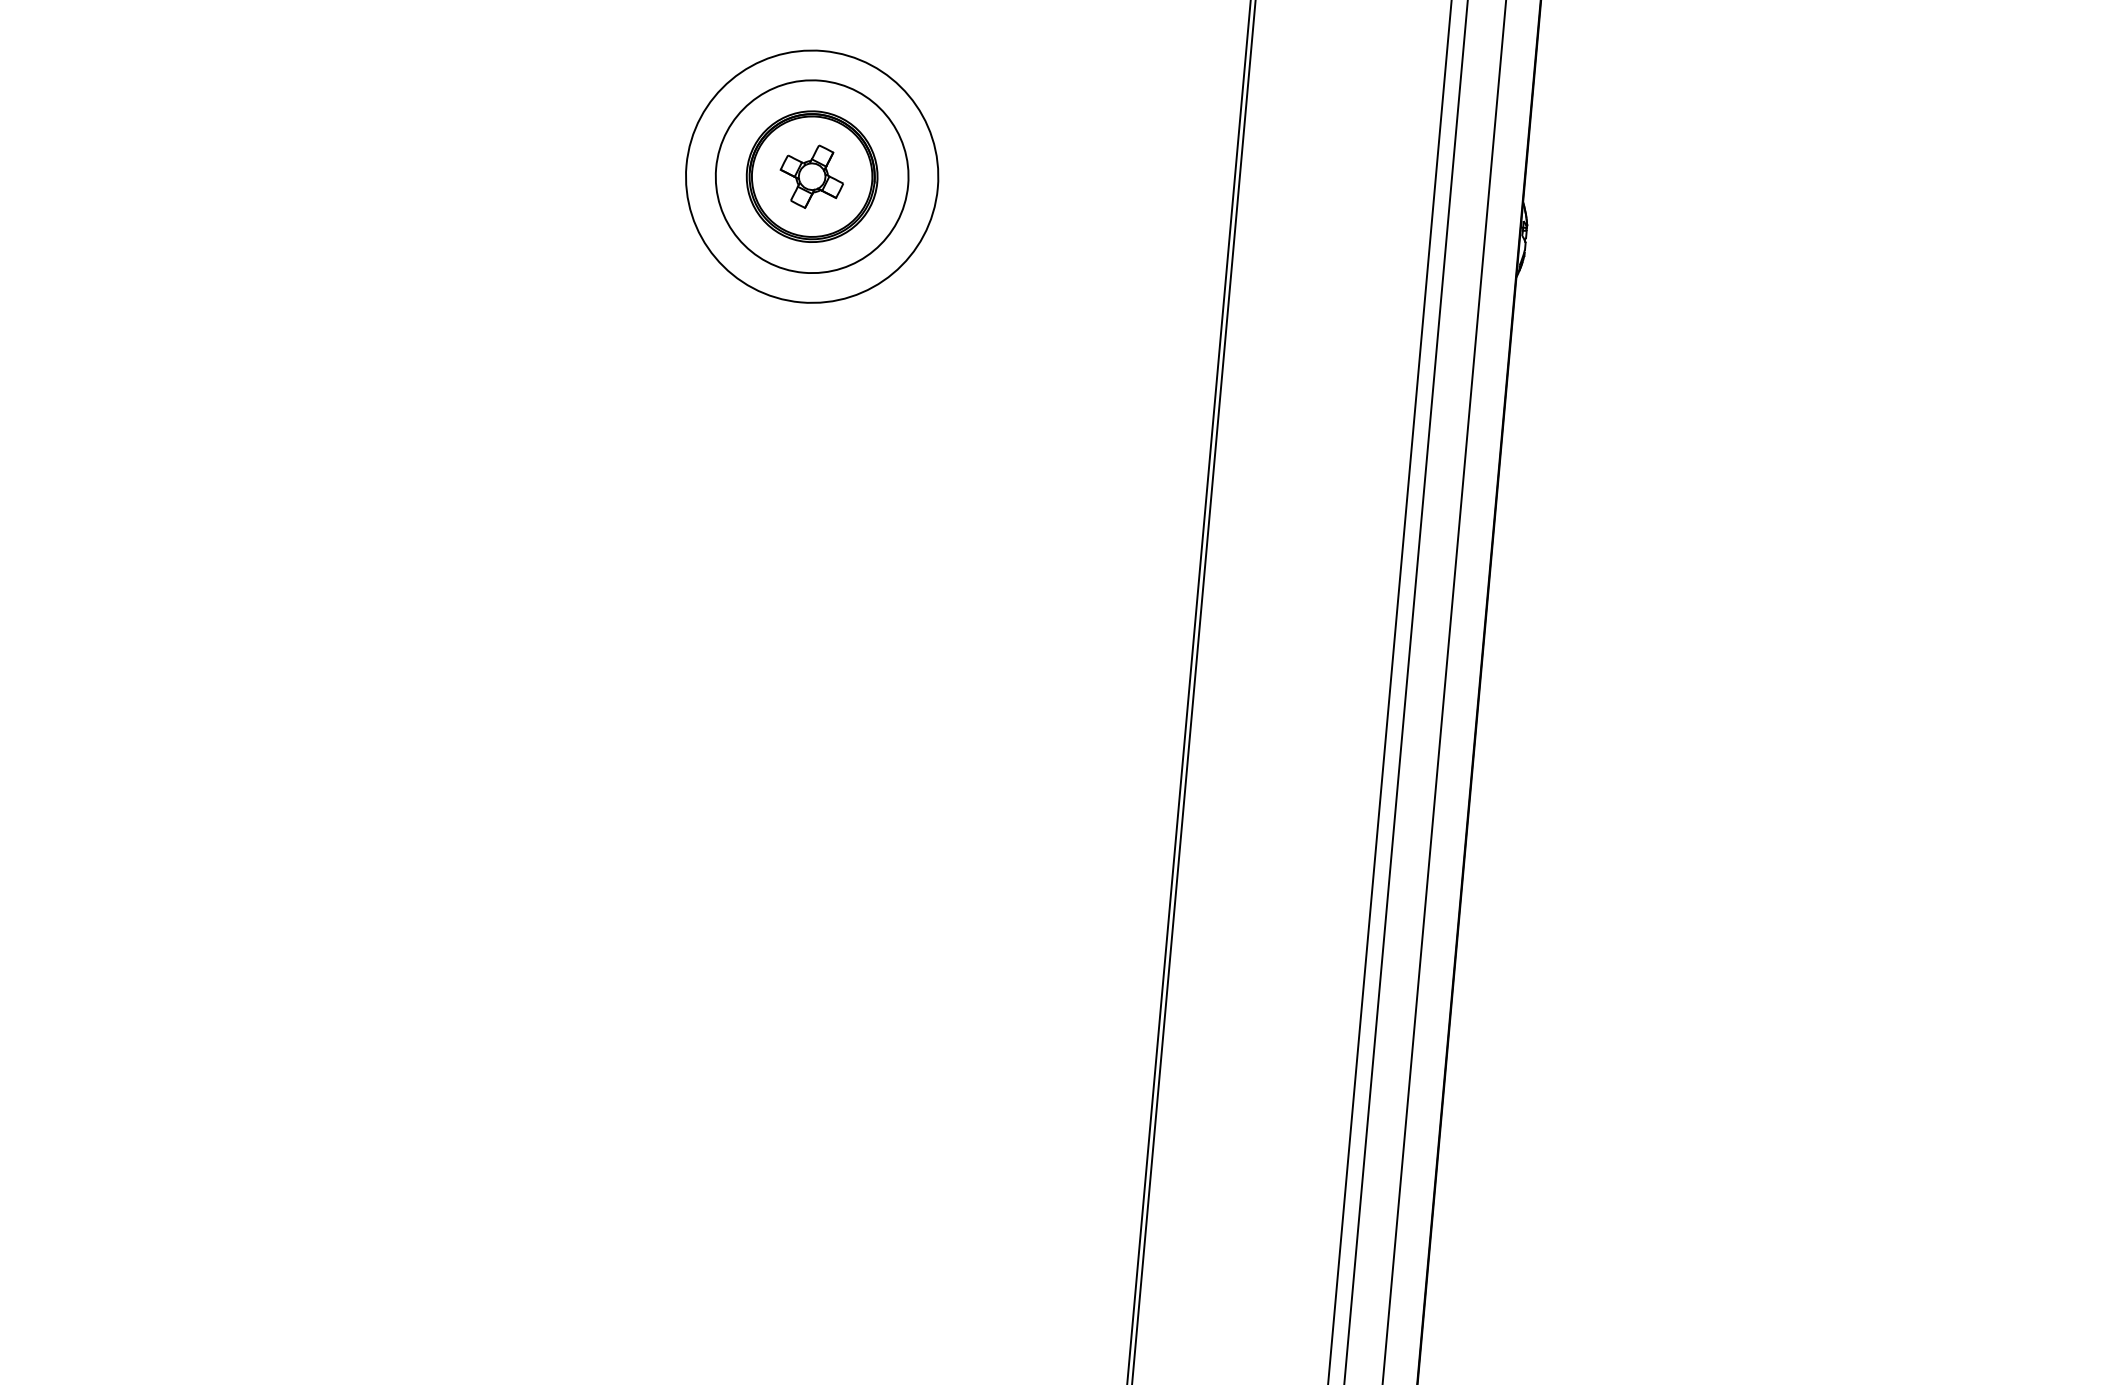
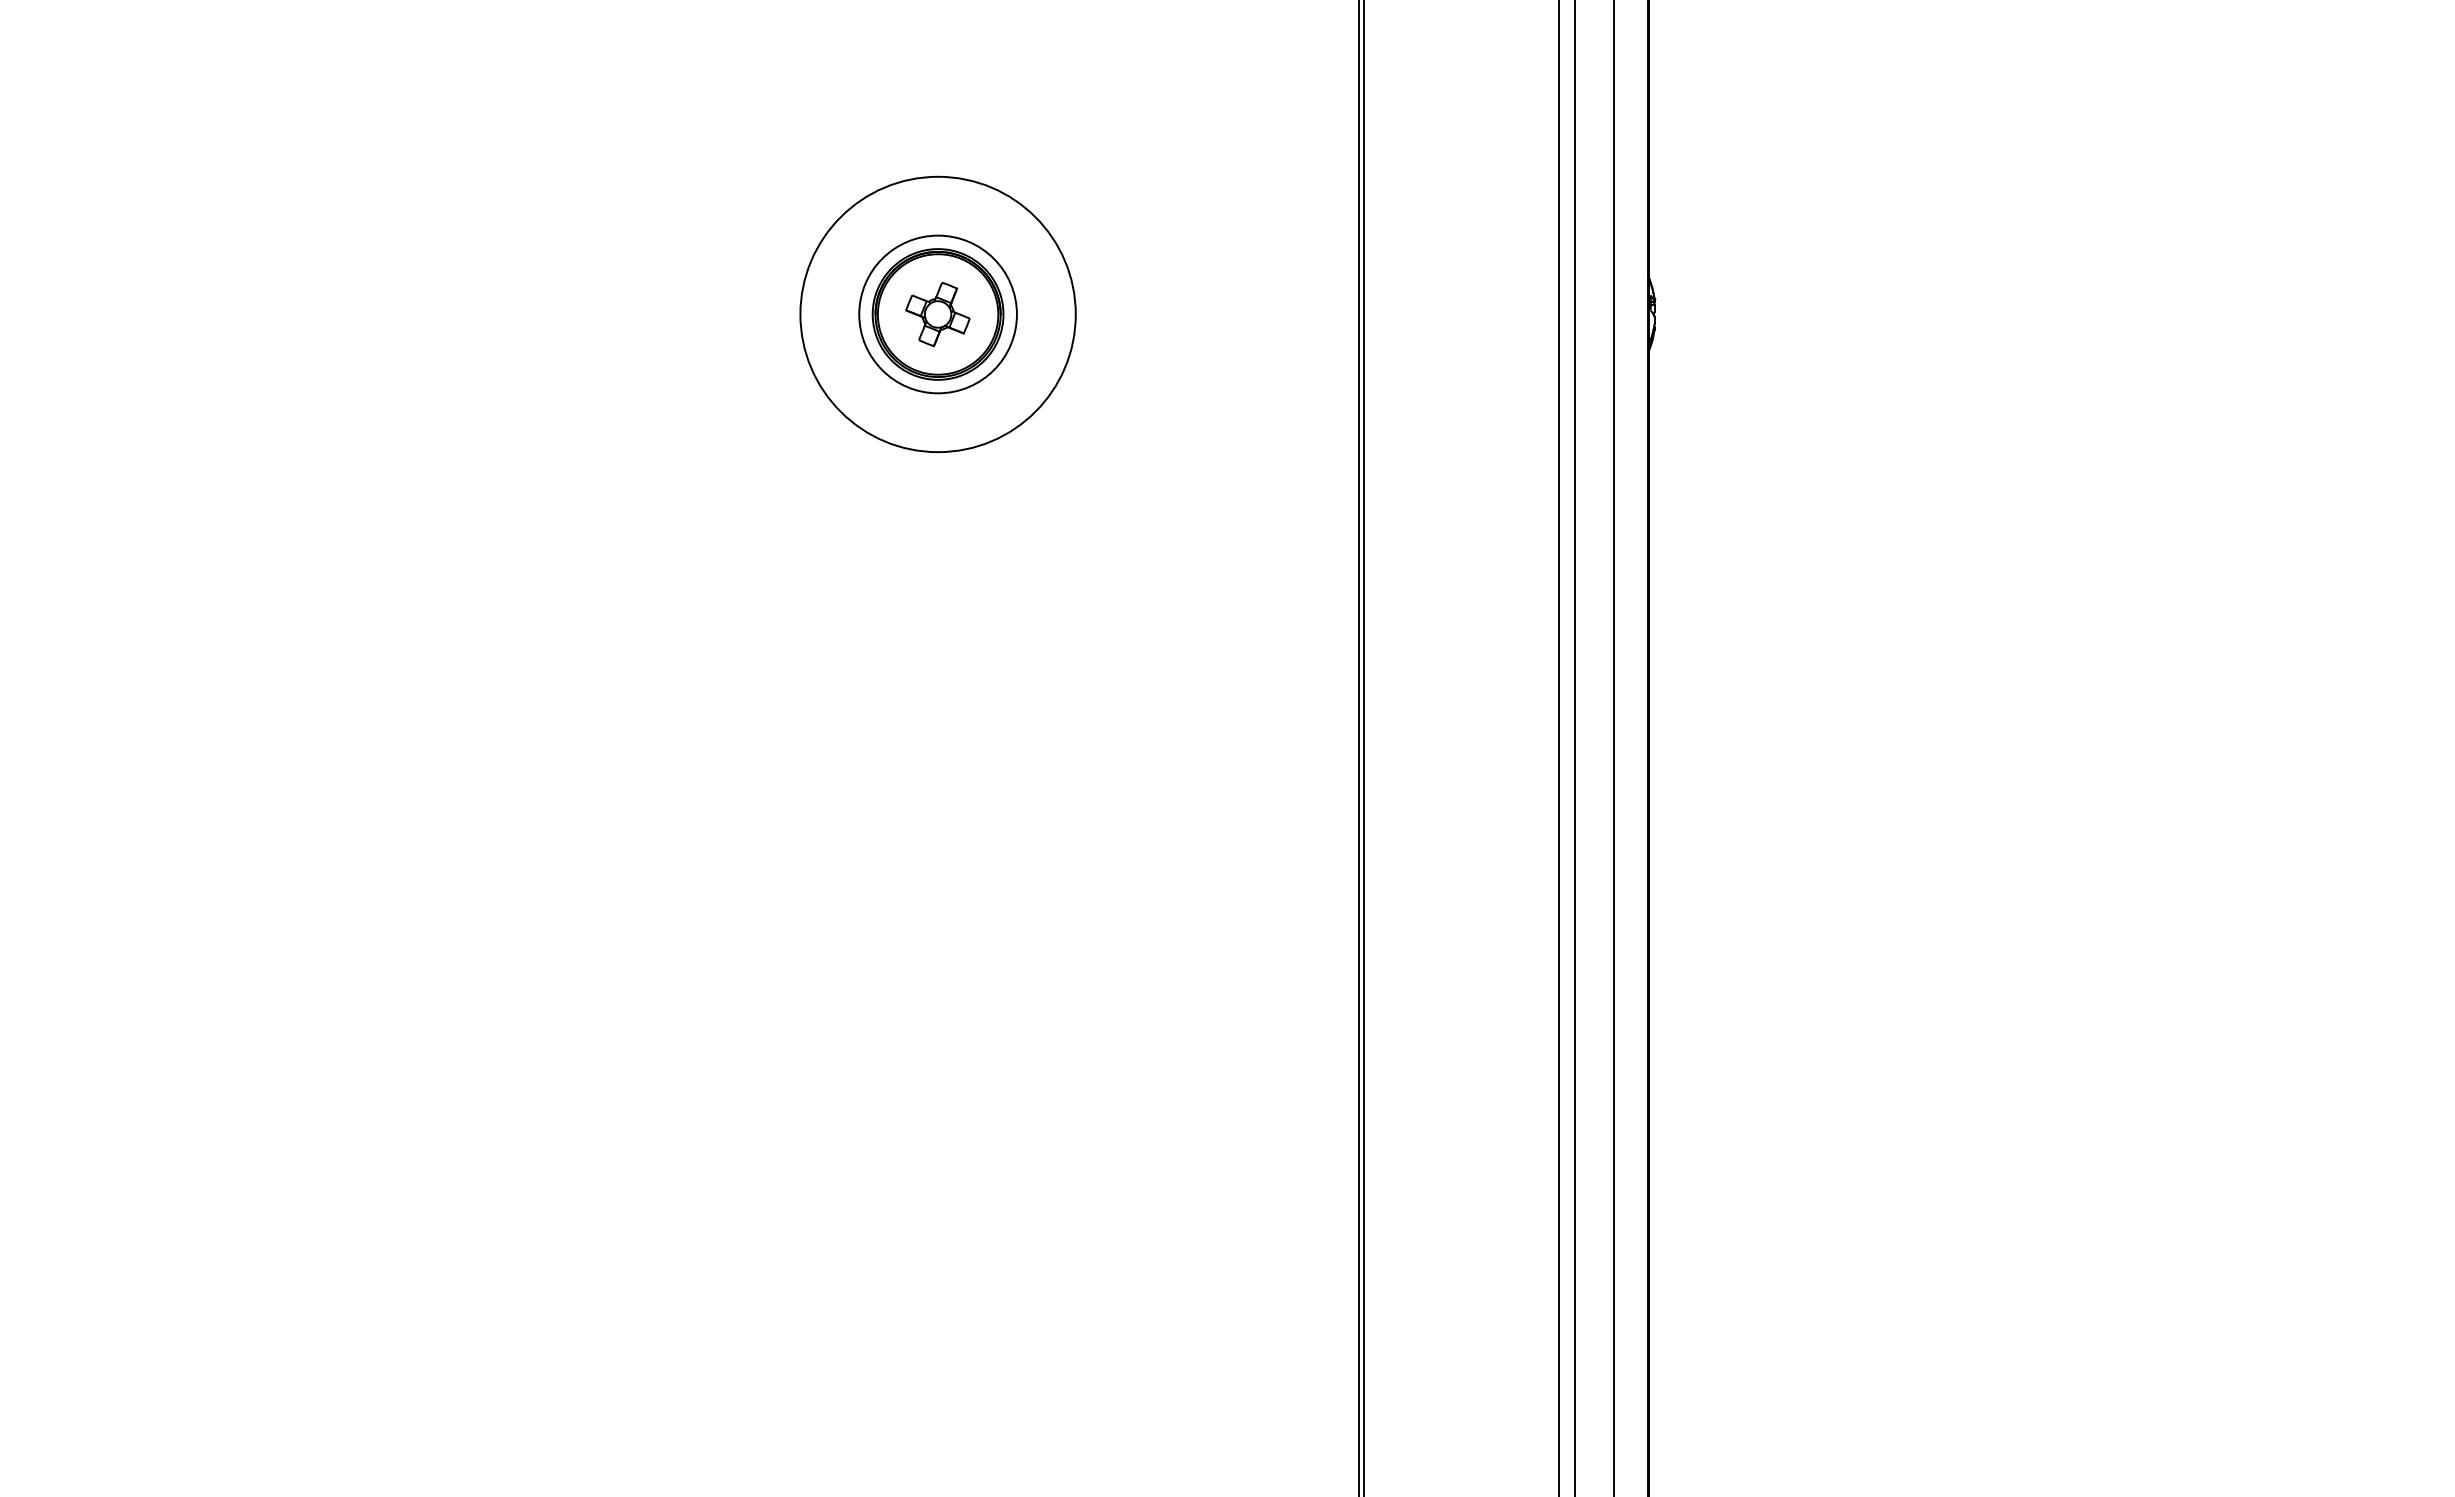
circle: (811, 176) -> (937, 314), size x0.62
circle: (811, 176) -> (937, 314), size x1.43

